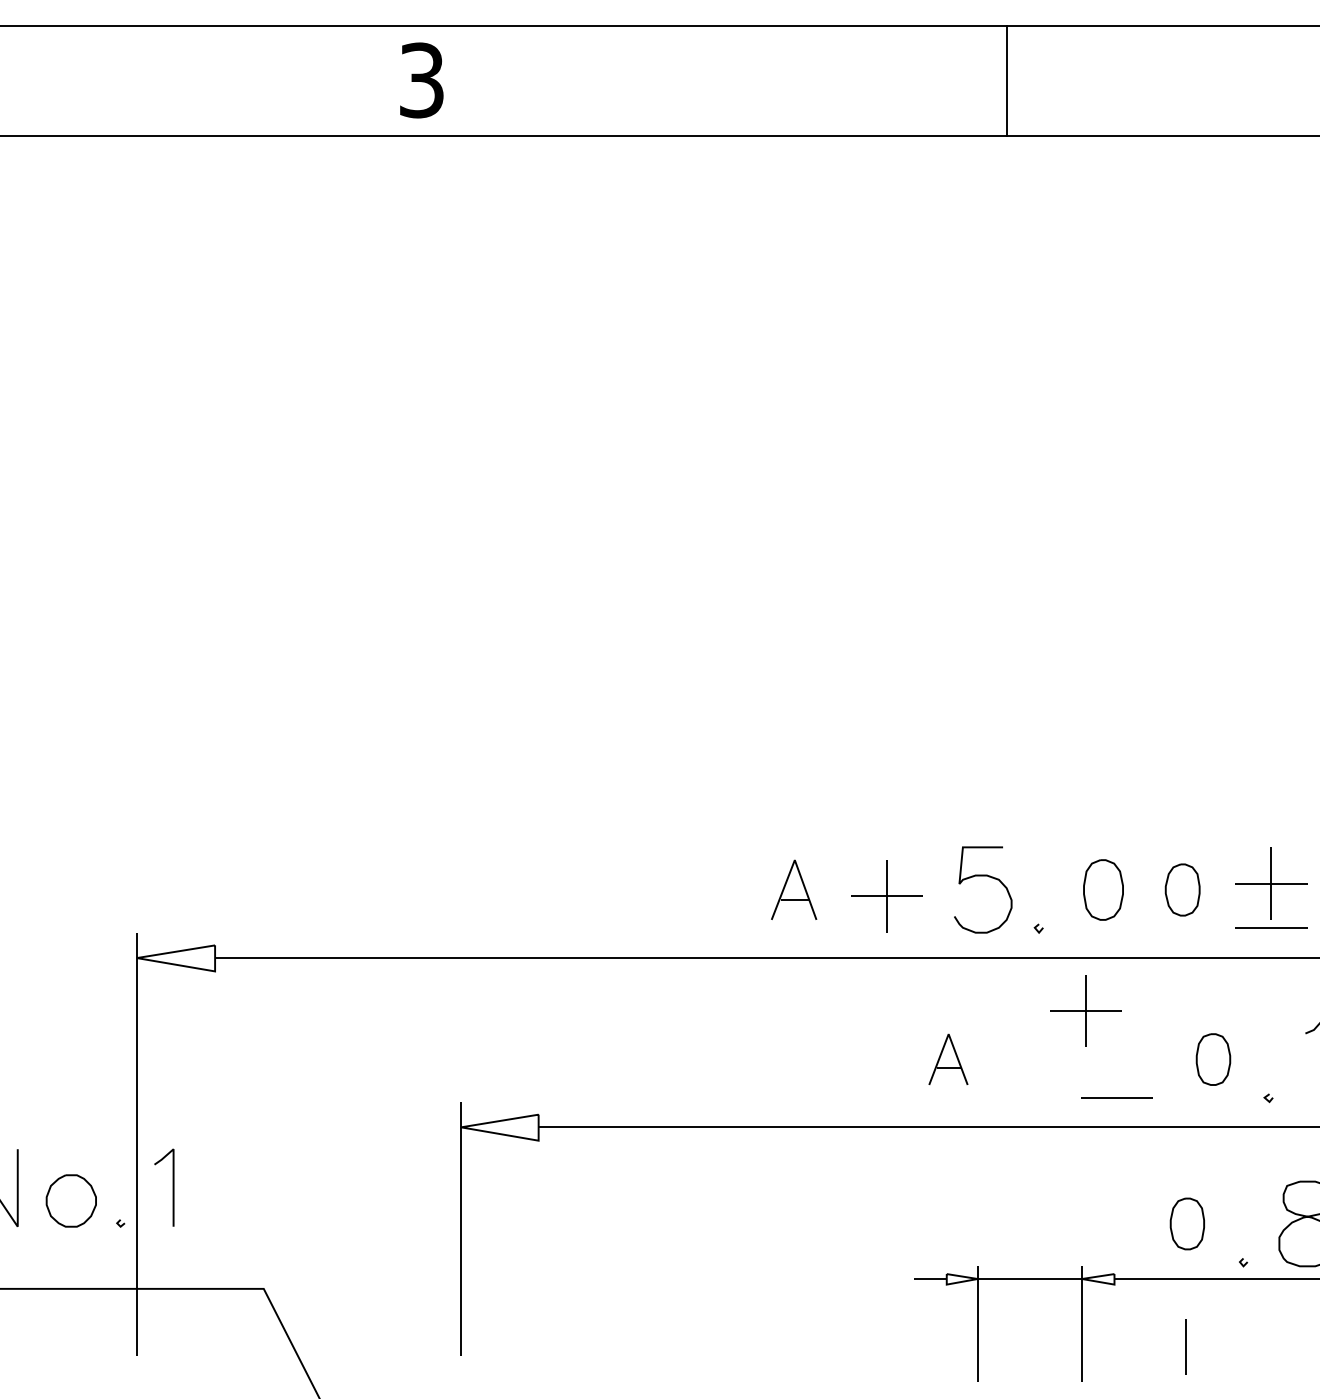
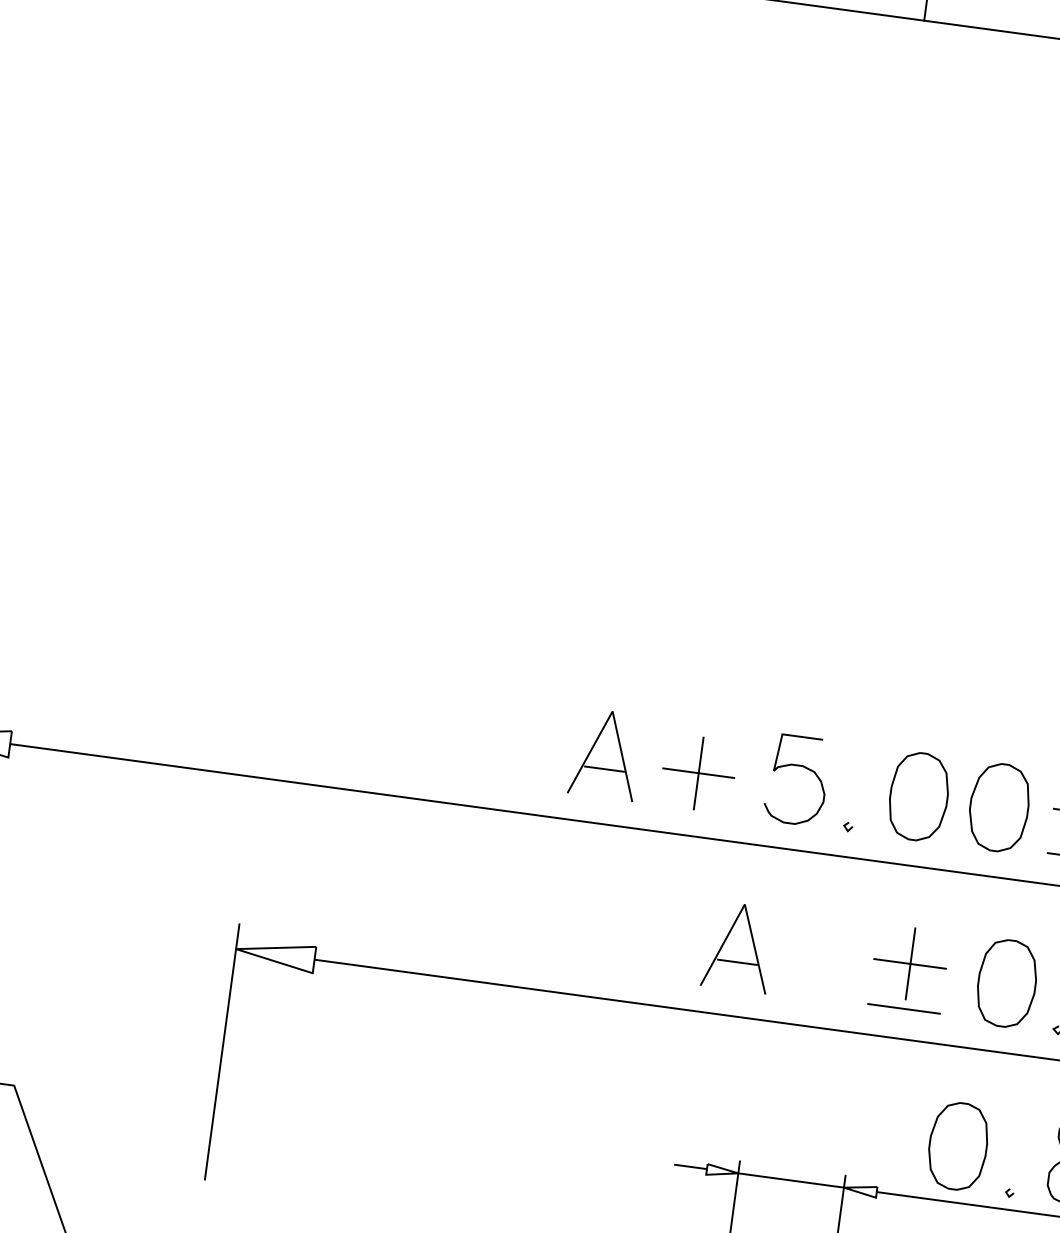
part: (793, 889) -> (605, 753), size x1.43
part: (1103, 889) -> (918, 796), size x1.43
part: (1182, 889) -> (998, 807), size x1.67
part: (1085, 1010) -> (909, 963), moved
part: (948, 1059) -> (738, 947), size x1.67
part: (1213, 1059) -> (1007, 983), size x1.67
part: (1187, 1223) -> (958, 1145), size x1.67

